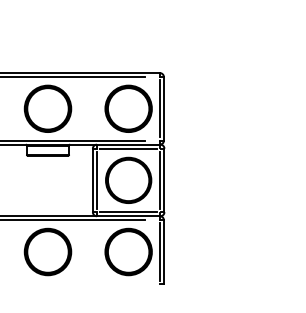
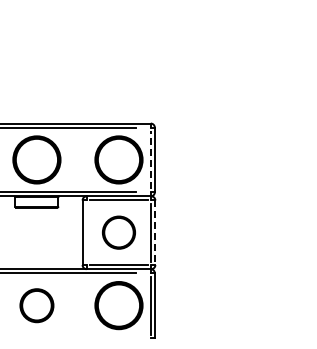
line: (159, 108) -> (150, 159), solid -> dashed
line: (96, 180) -> (86, 232), removed
part: (128, 180) -> (118, 232), size x0.7
line: (164, 181) -> (155, 233), solid -> dashed
part: (47, 251) -> (36, 305), size x0.7

